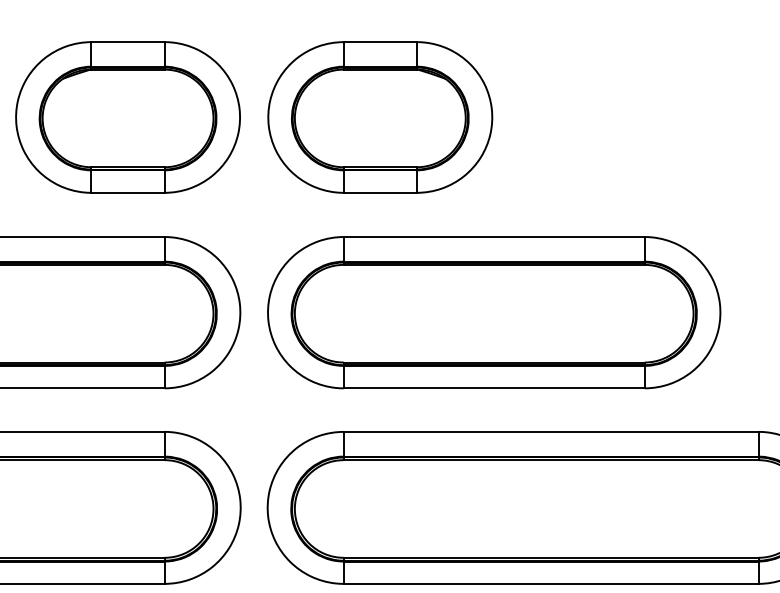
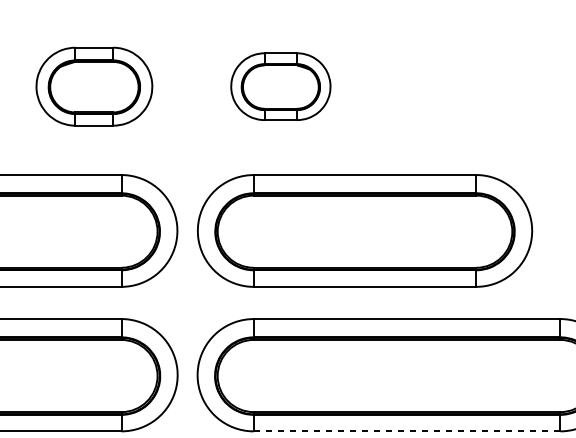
part: (127, 117) -> (94, 86), size x0.7
part: (380, 117) -> (280, 86), size x0.6
line: (550, 583) -> (406, 431), solid -> dashed

